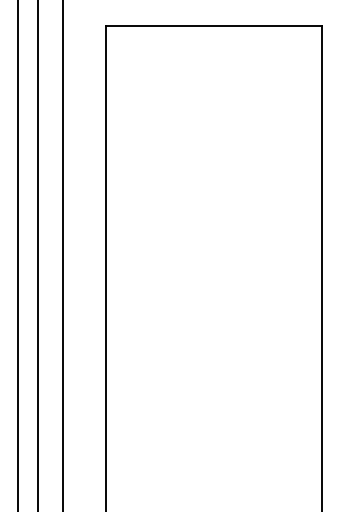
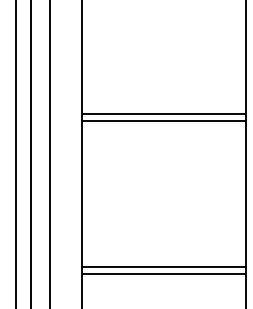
line: (213, 224) -> (163, 114), added
line: (213, 233) -> (163, 121), added
line: (213, 426) -> (163, 266), added
line: (213, 436) -> (163, 274), added

